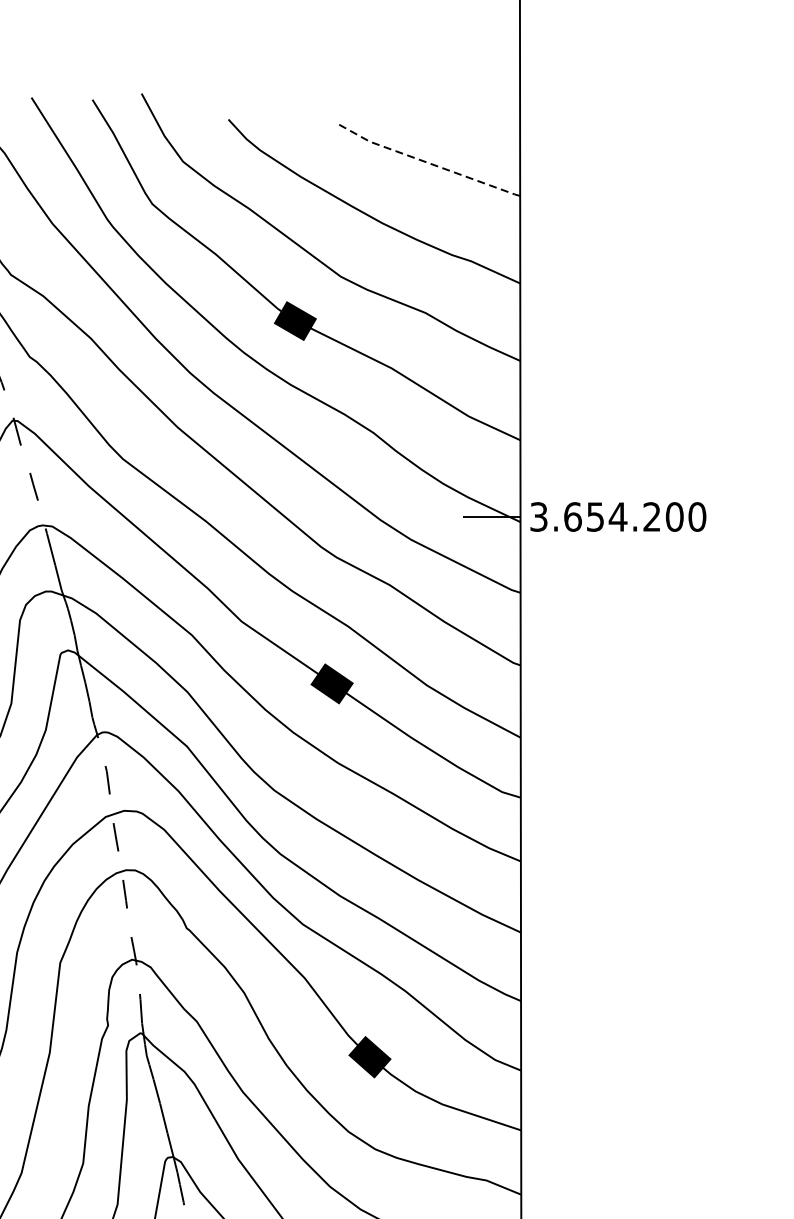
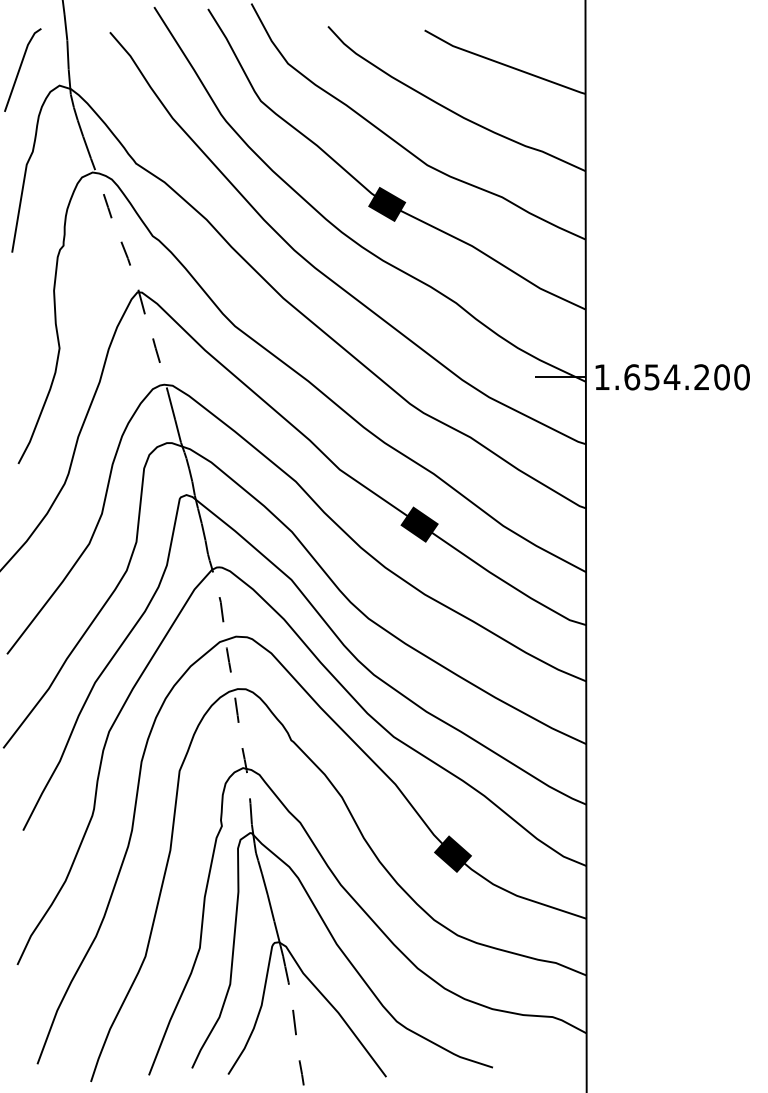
line: (427, 162) -> (503, 64), dashed -> solid
text: (538, 517) -> (601, 377), 3.654.200 -> 1.654.200

